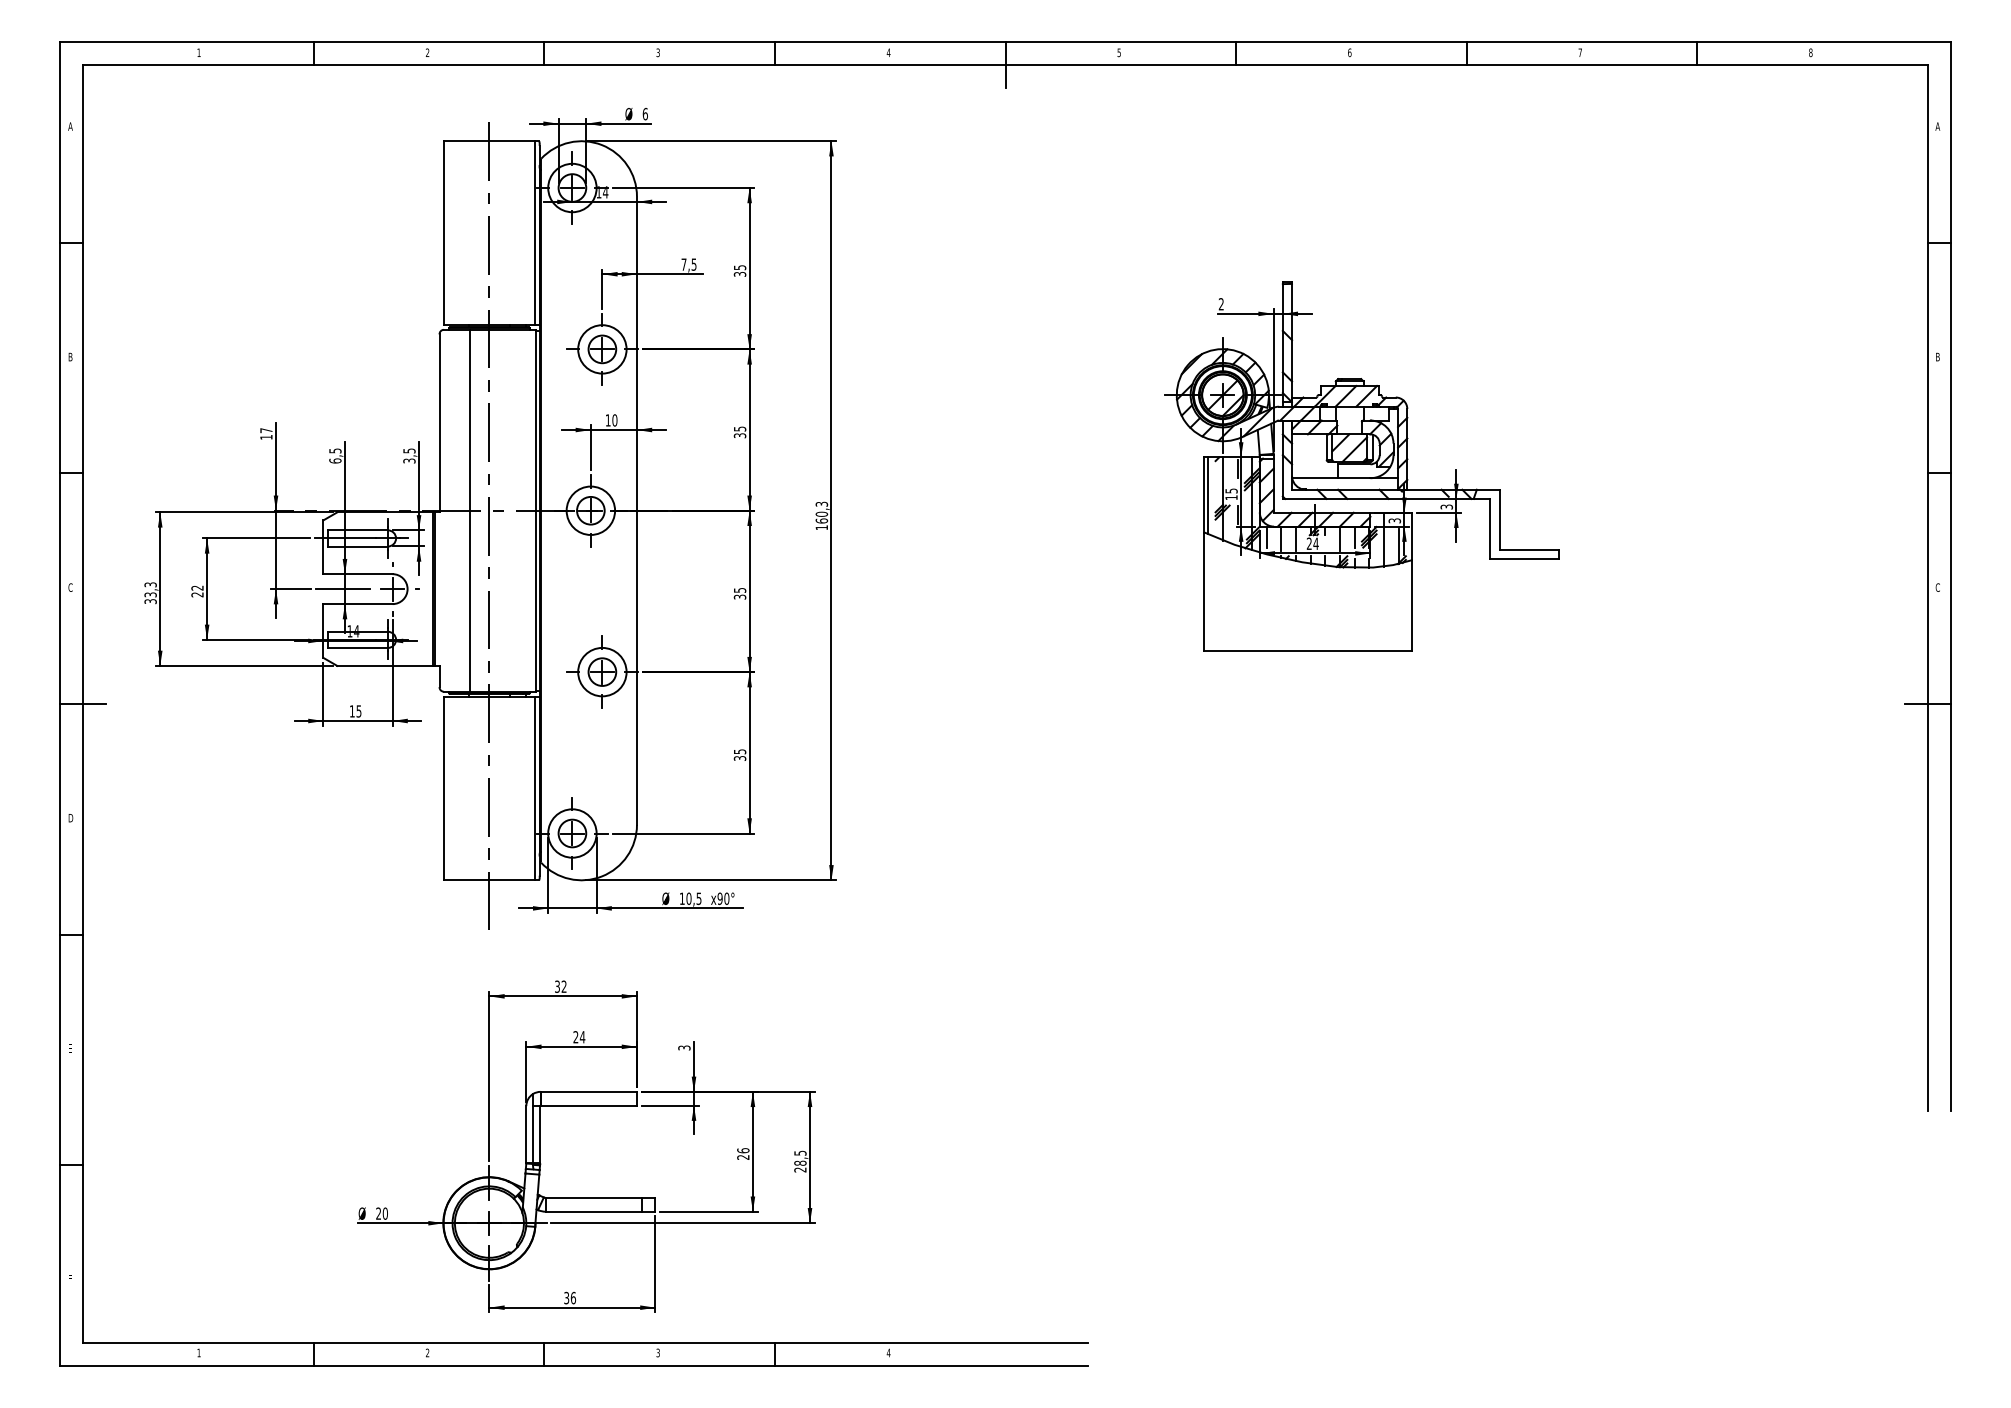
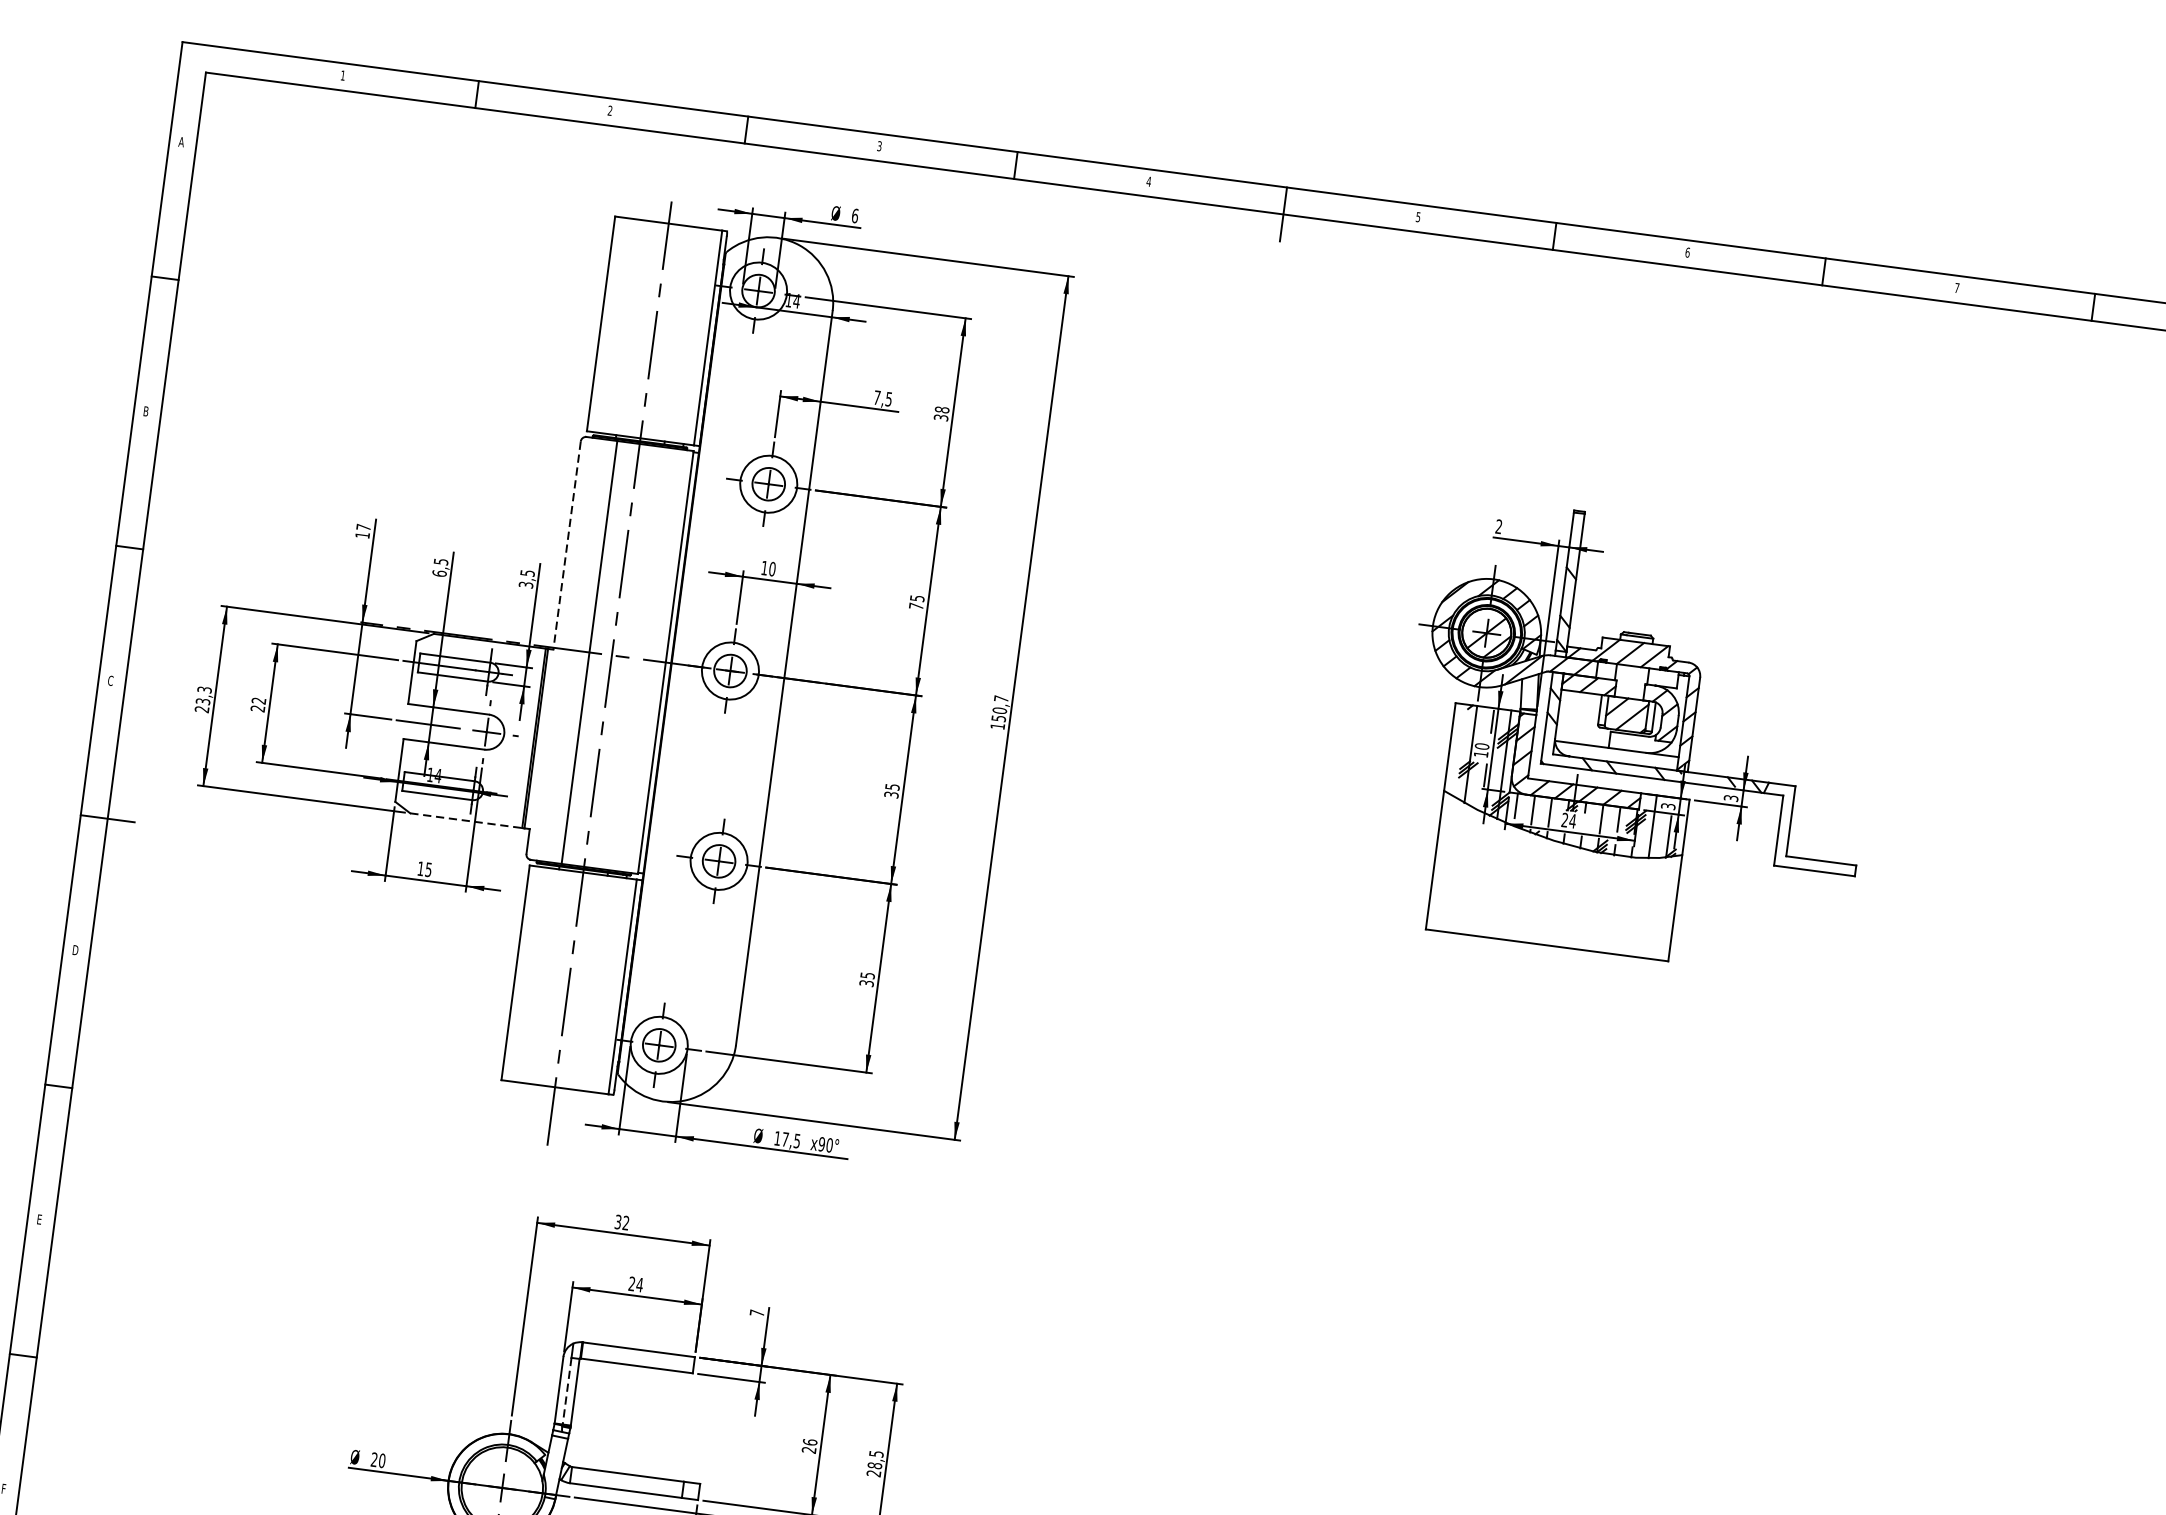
text: (739, 267) -> (941, 409), 35 -> 38
line: (439, 423) -> (567, 545), solid -> dashed
text: (739, 435) -> (915, 605), 35 -> 75
text: (1231, 490) -> (1482, 745), 15 -> 10
line: (1208, 495) -> (1454, 748), removed
text: (821, 512) -> (999, 708), 160,3 -> 150,7
text: (150, 601) -> (201, 709), 33,3 -> 23,3
line: (385, 665) -> (466, 820), solid -> dashed
text: (688, 898) -> (784, 1139), 10,5 -> 17,5
text: (684, 1047) -> (757, 1312), 3 -> 7
line: (533, 1135) -> (567, 1392), solid -> dashed

